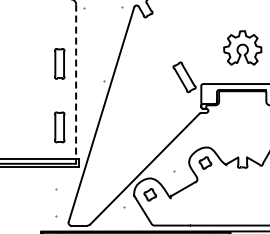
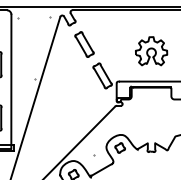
part: (163, 39) -> (84, 44), added
line: (76, 84) -> (11, 81), dashed -> solid

